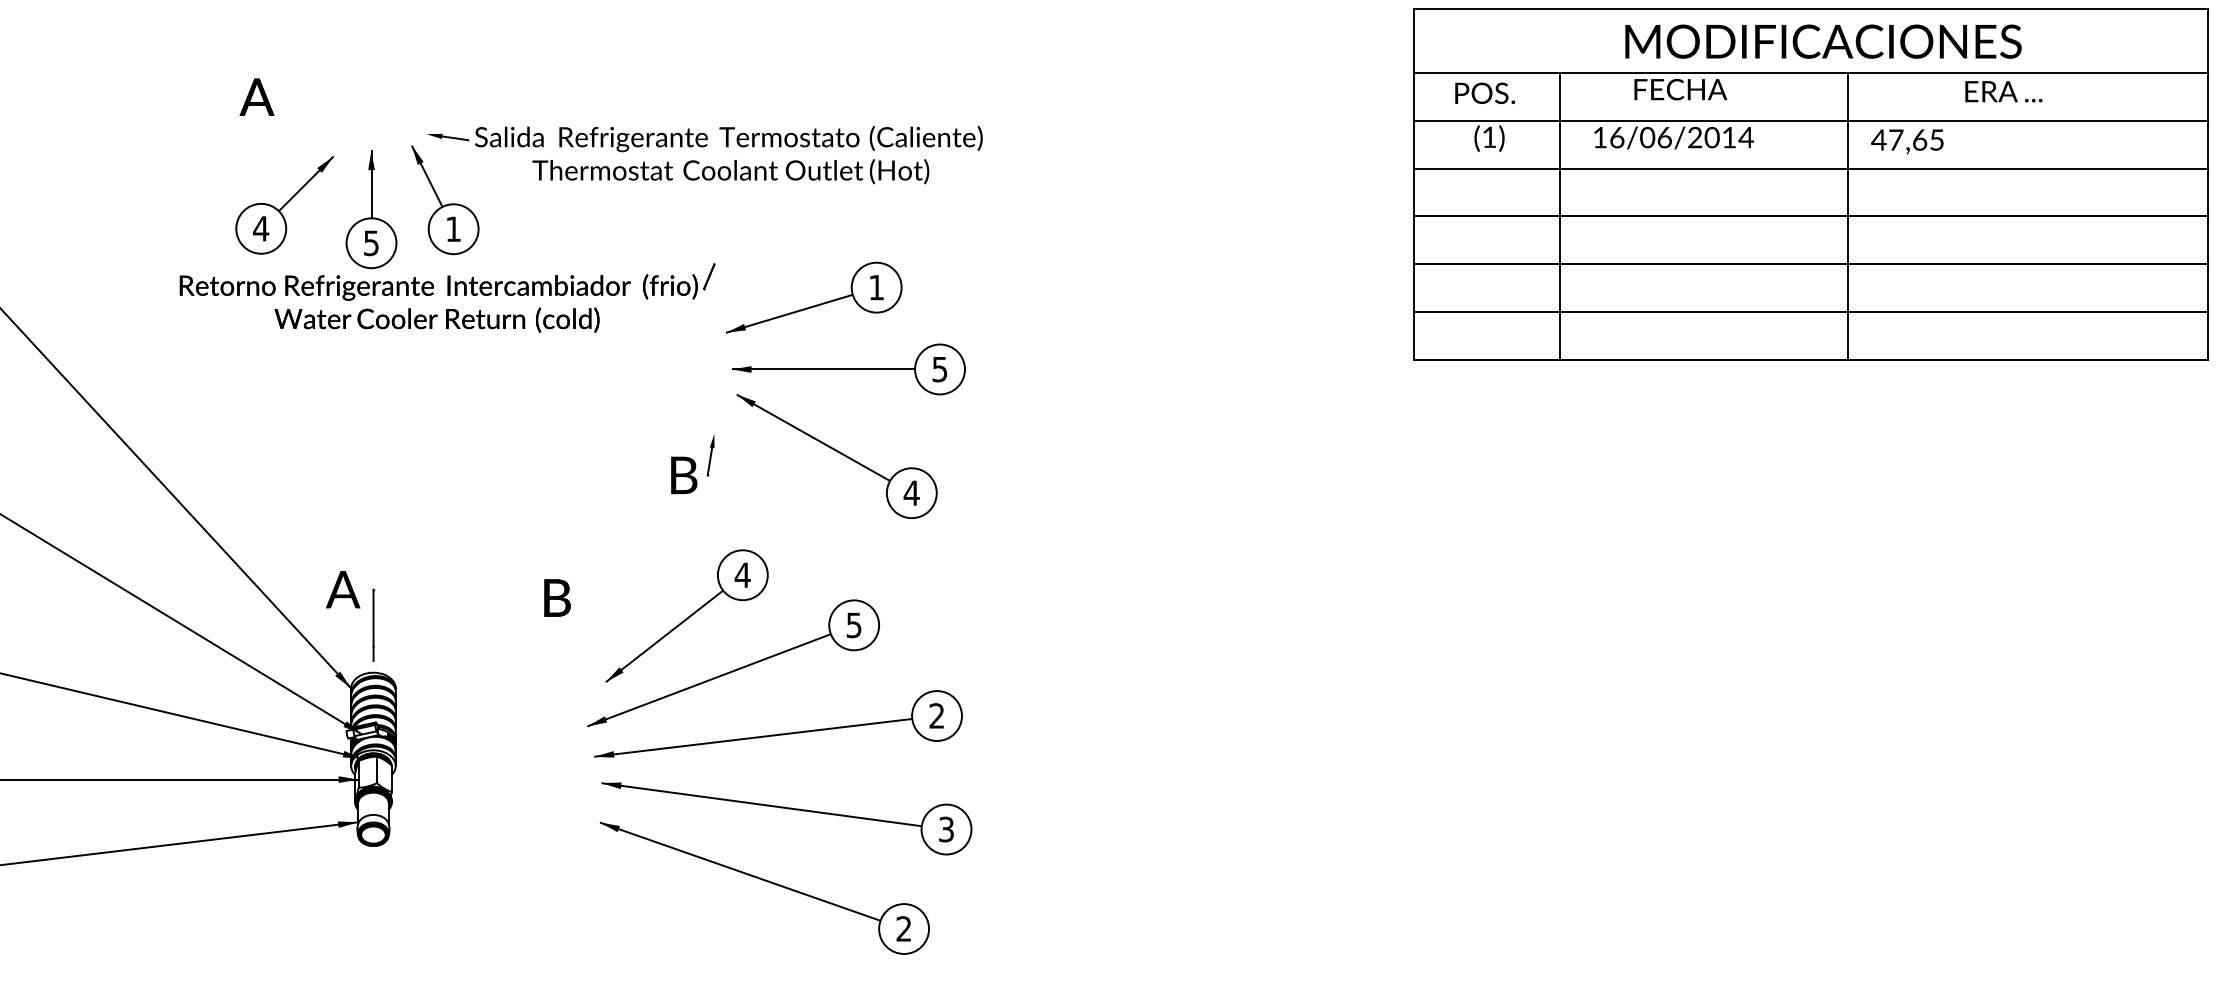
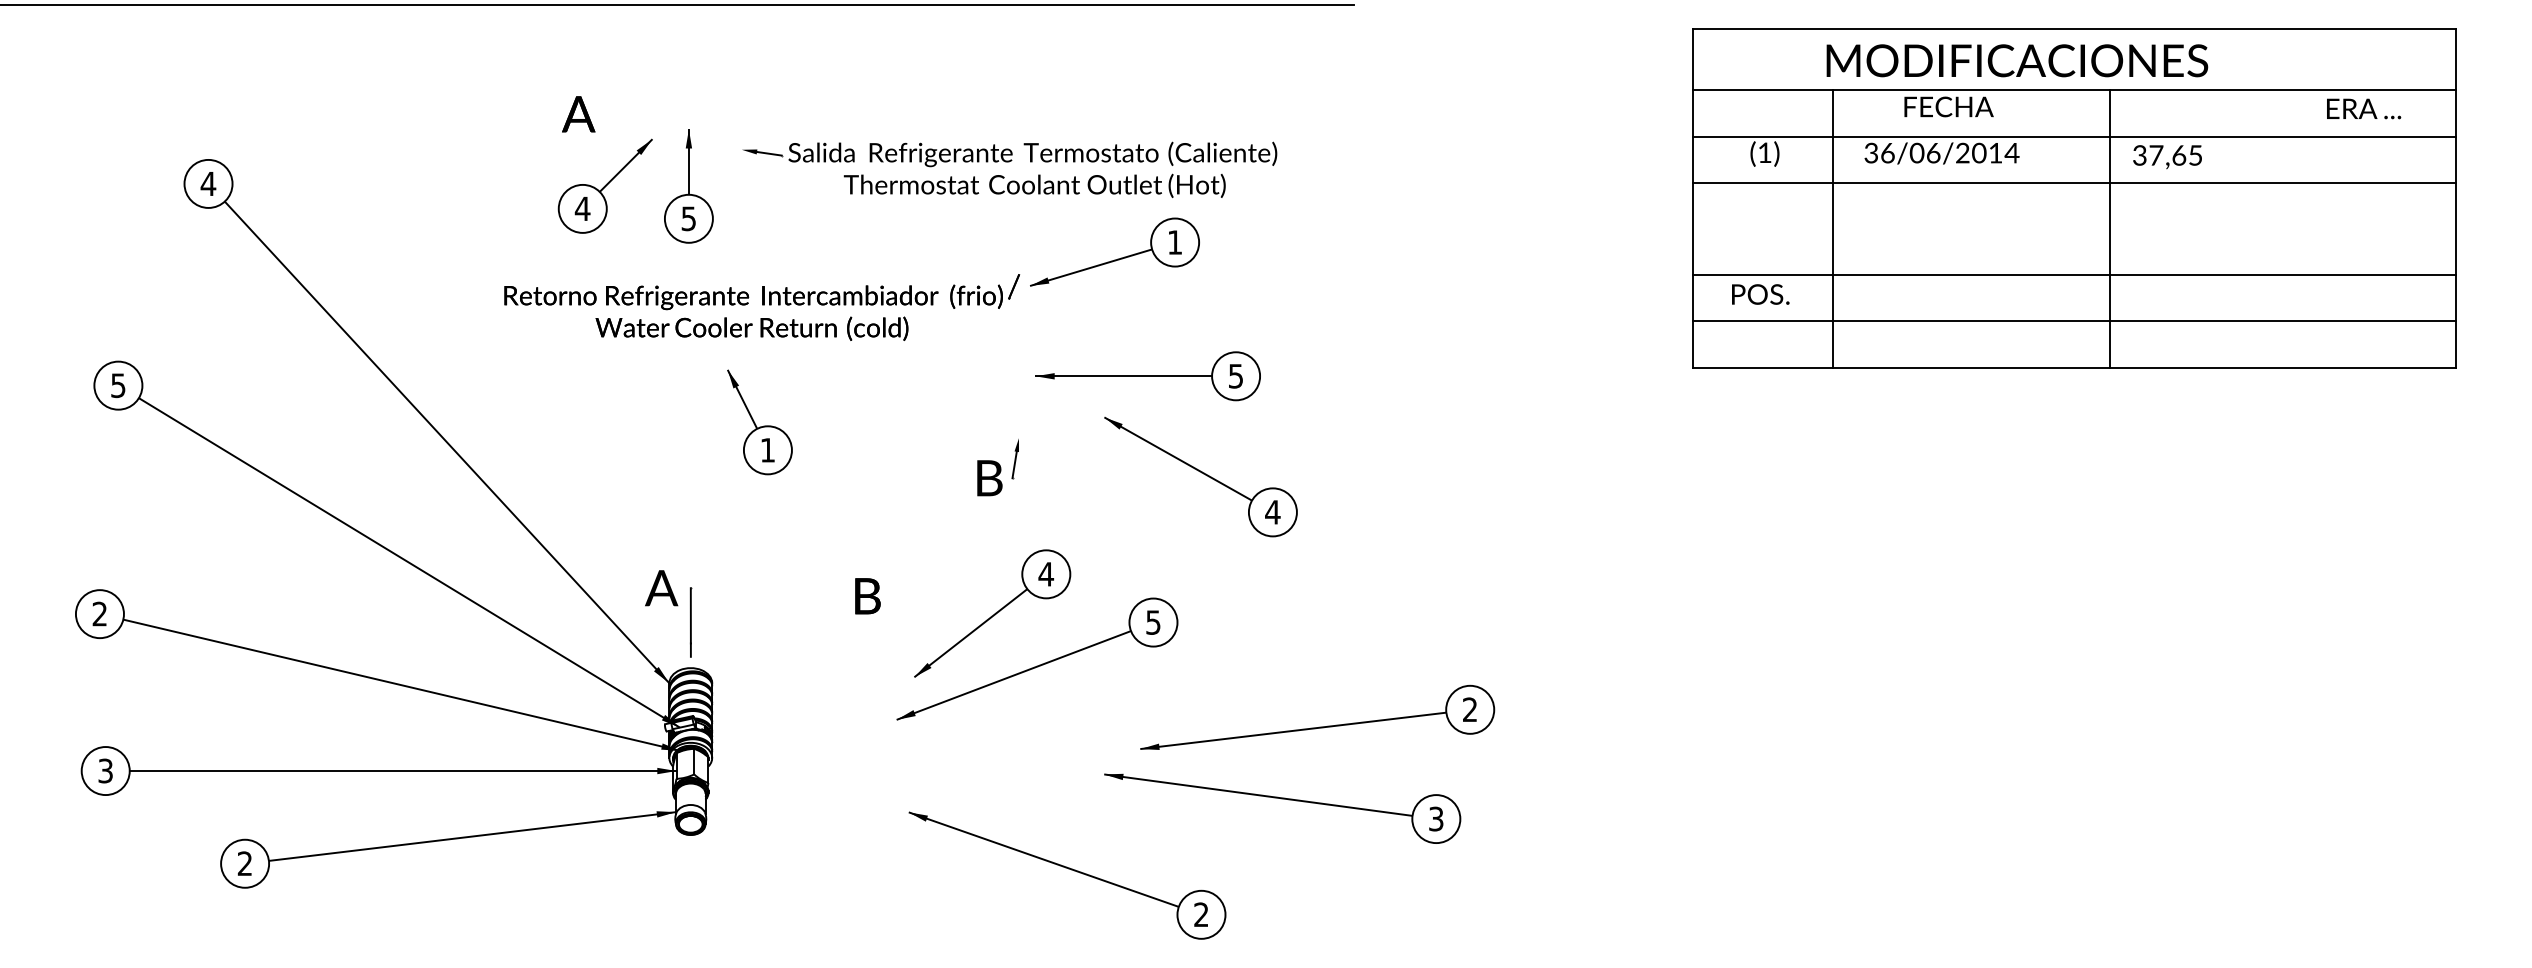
text: (1823, 41) -> (2017, 60), moved
text: (2004, 91) -> (2364, 108), moved
text: (1484, 93) -> (1760, 294), moved
text: (1599, 136) -> (1870, 152), 16/06/2014 -> 36/06/2014
text: (1878, 140) -> (2139, 155), 47,65 -> 37,65
part: (444, 200) -> (759, 422), moved
part: (283, 204) -> (604, 185), moved
part: (371, 209) -> (688, 186), moved
line: (1811, 216) -> (2074, 229), removed
part: (816, 304) -> (1117, 258), moved
part: (836, 455) -> (1200, 476), moved
part: (780, 733) -> (1319, 726), moved
part: (786, 809) -> (1282, 799), moved

